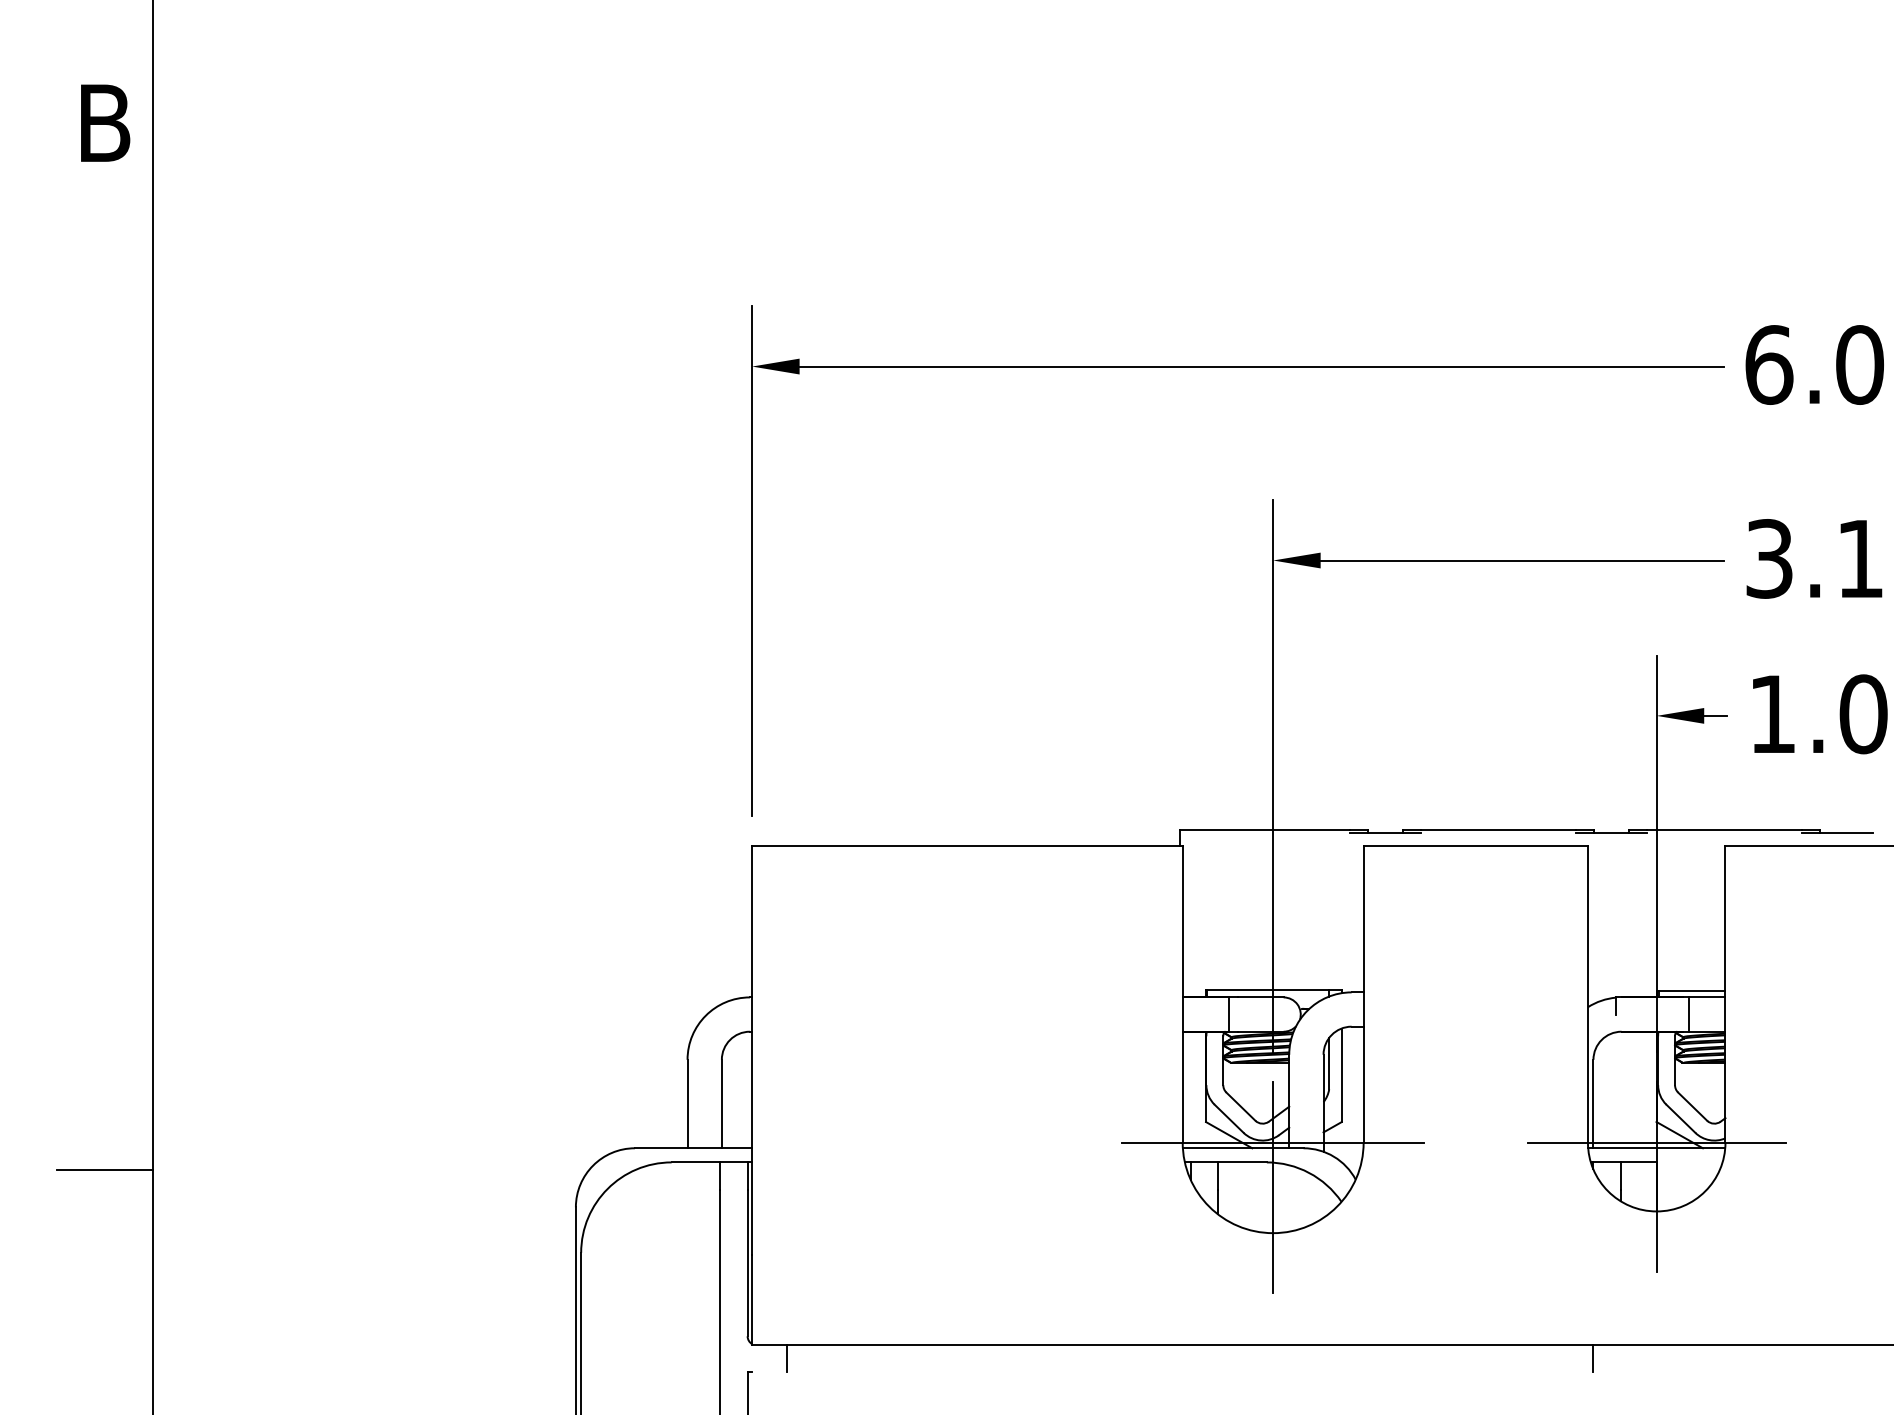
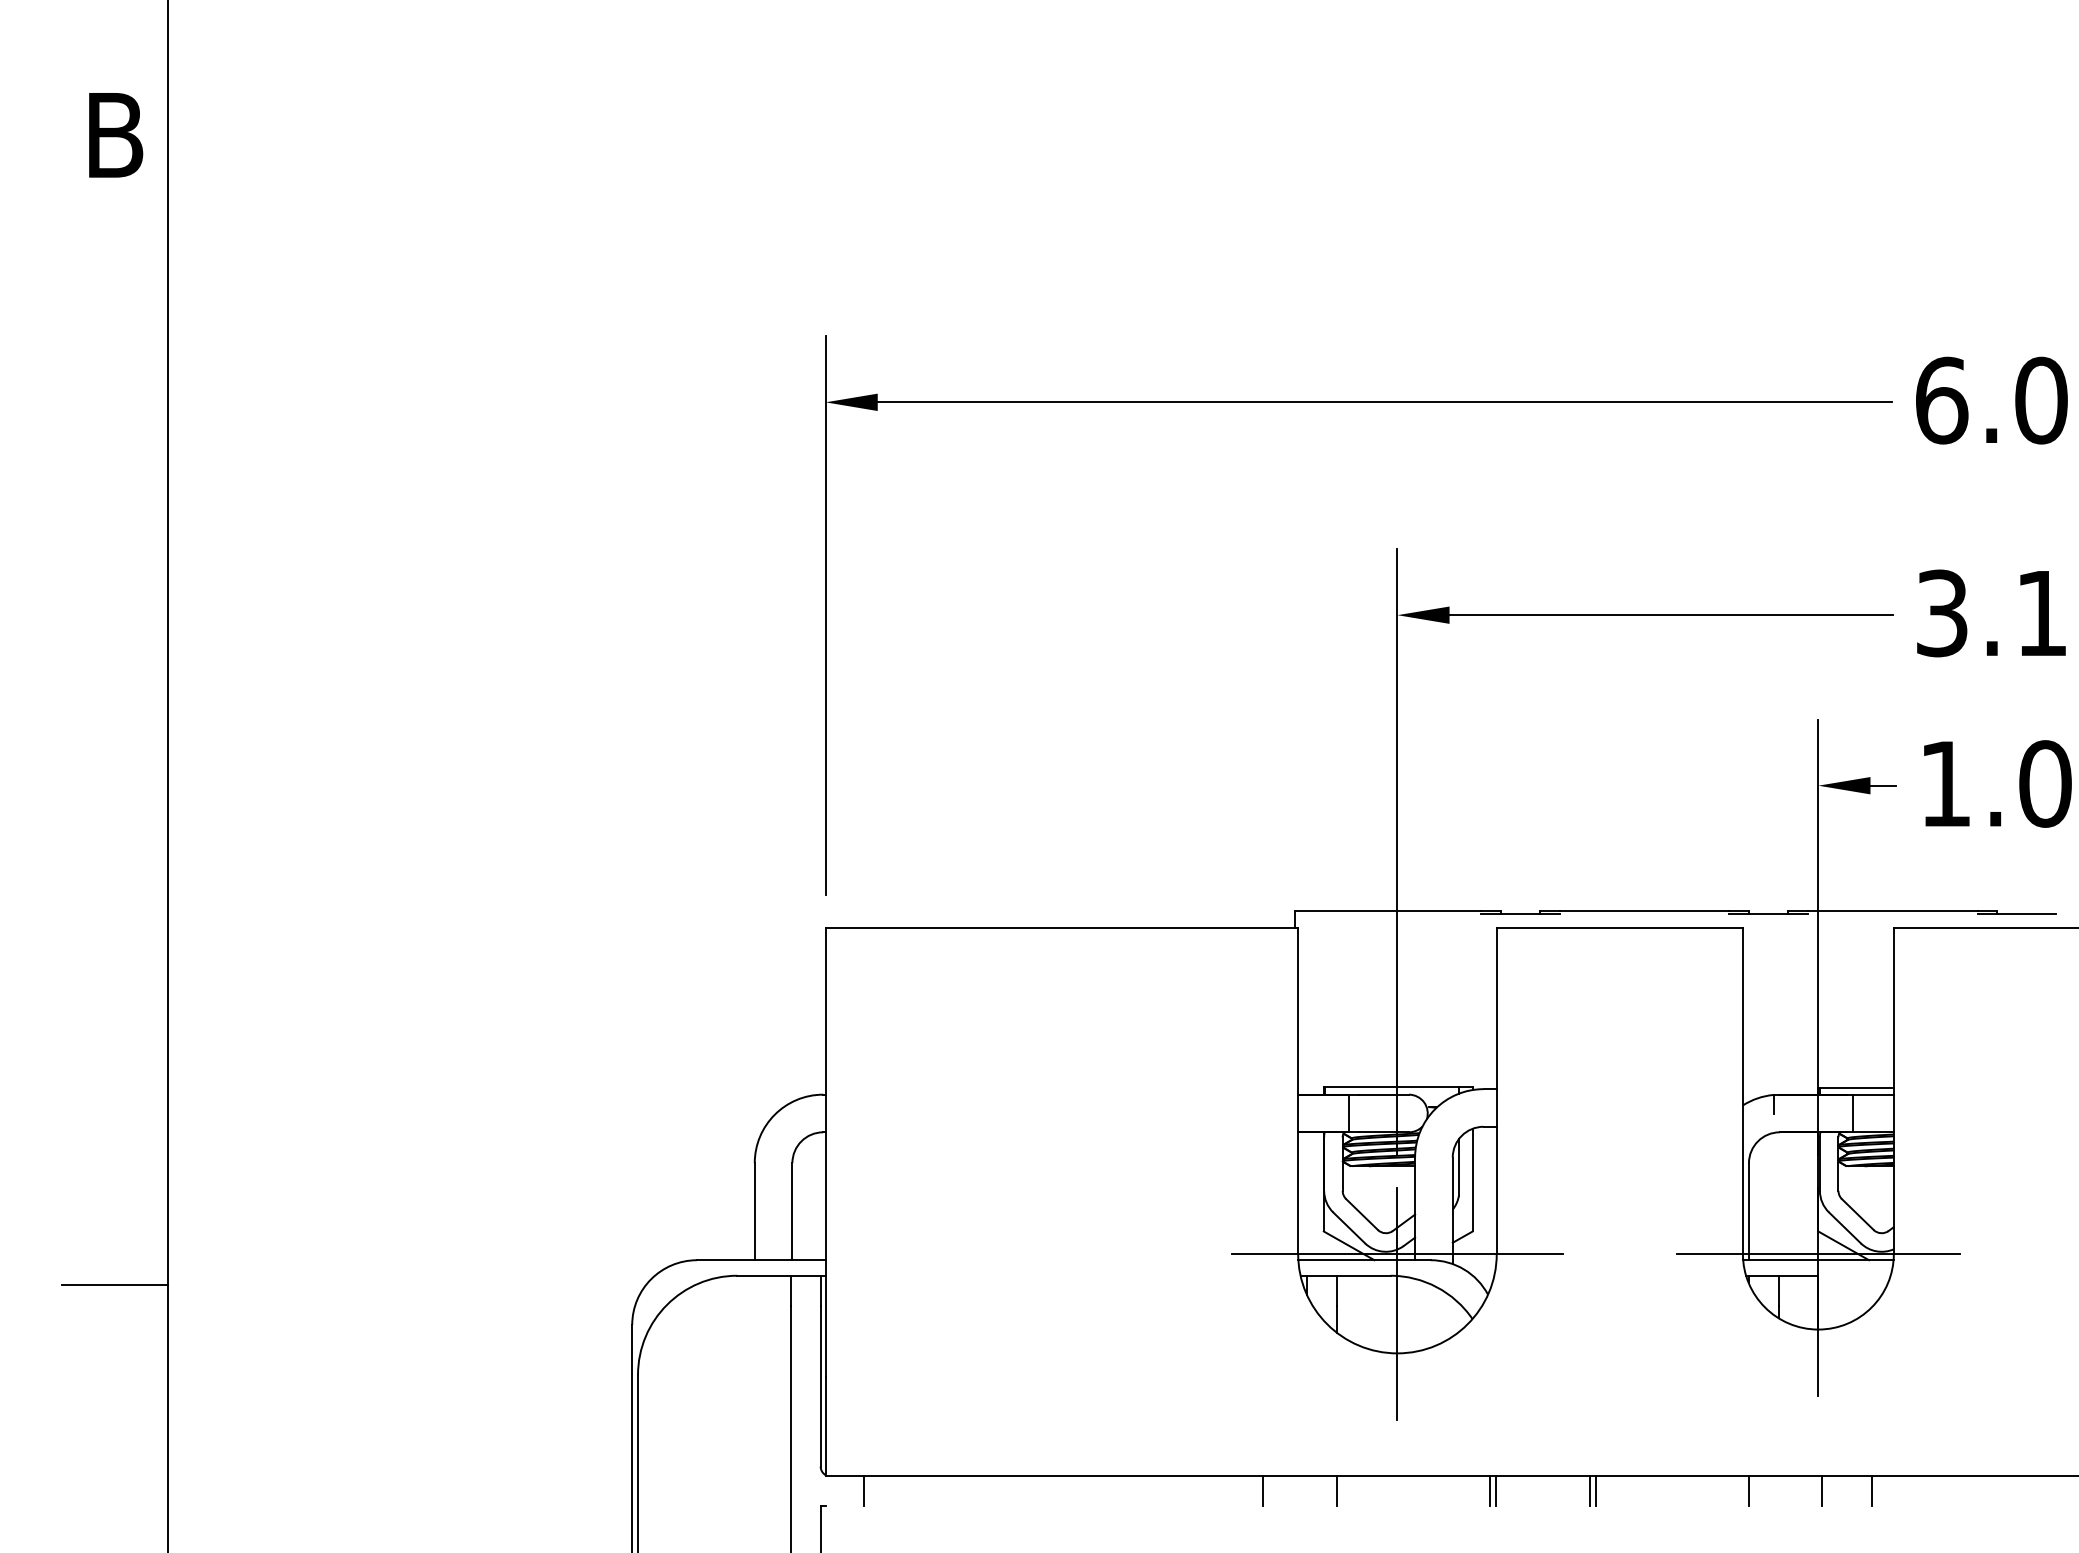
line: (1151, 1359) -> (1263, 1491), added
line: (1217, 1359) -> (1336, 1491), added
line: (1357, 1359) -> (1489, 1491), added
line: (1362, 1359) -> (1495, 1491), added
line: (1449, 1359) -> (1590, 1491), added
line: (1454, 1359) -> (1596, 1491), added
line: (1660, 1359) -> (1822, 1491), added
line: (1705, 1359) -> (1871, 1491), added

